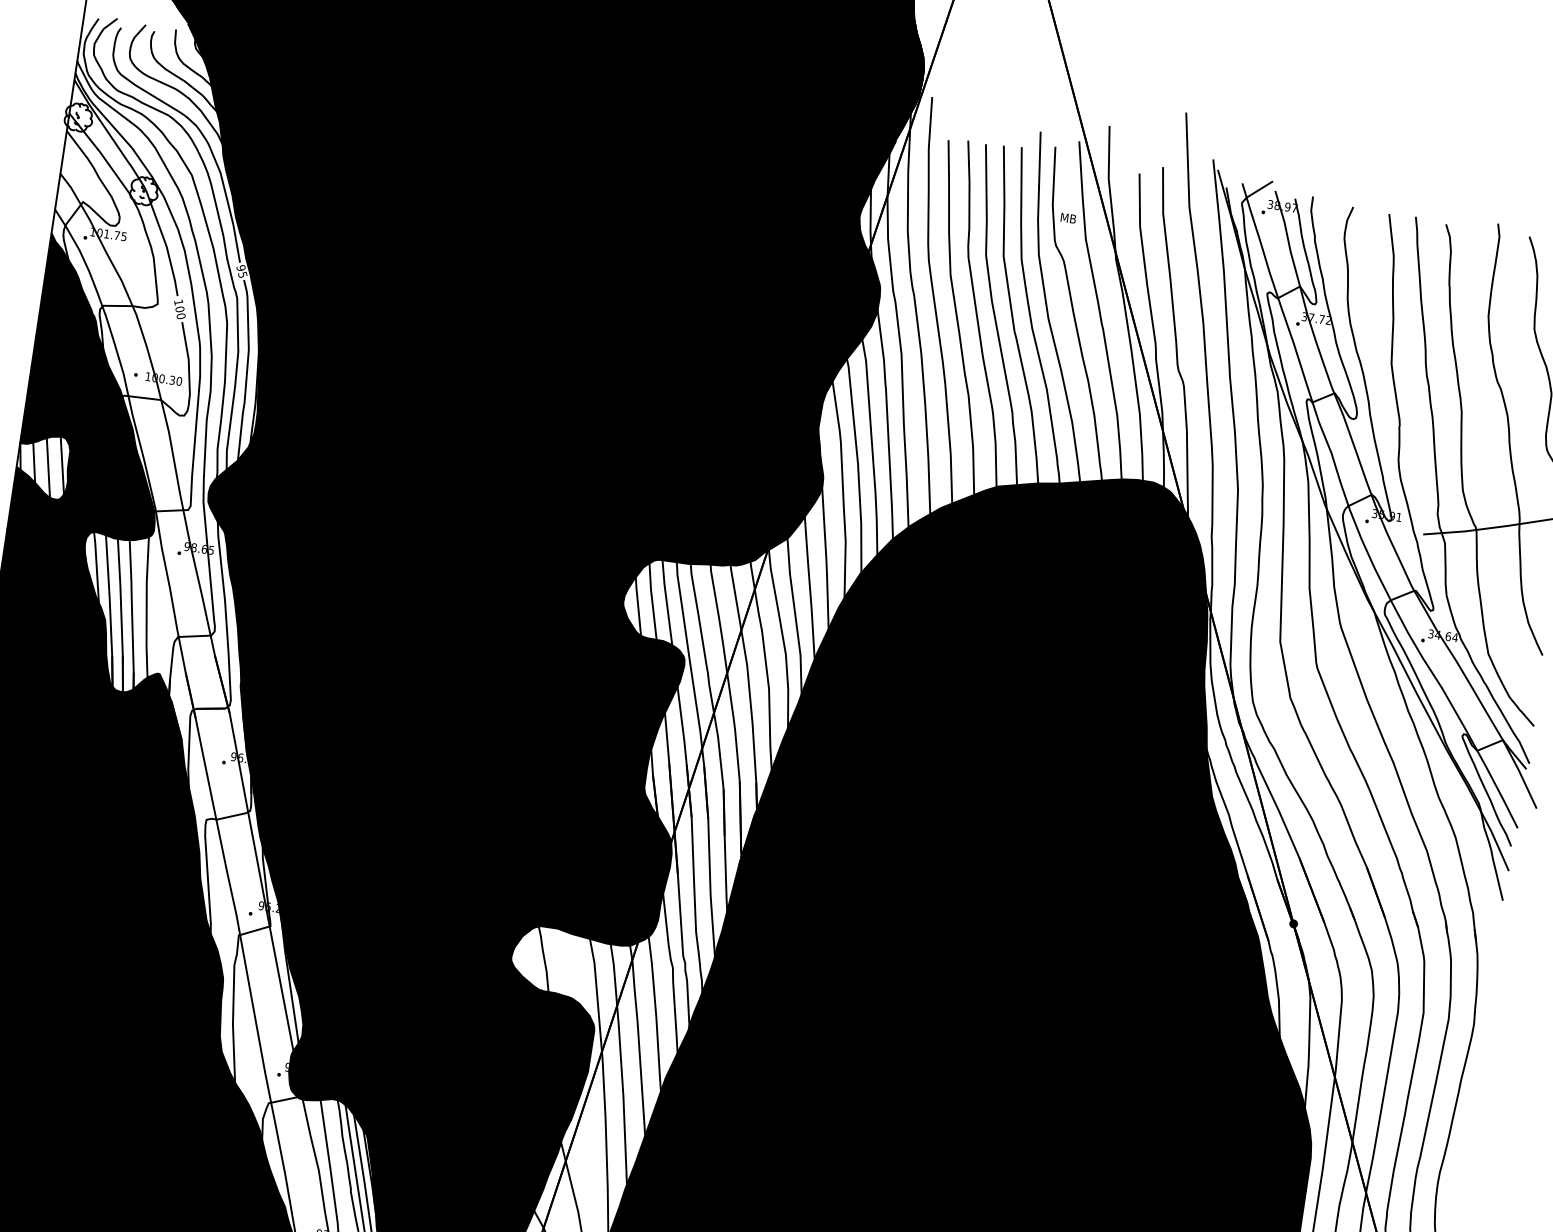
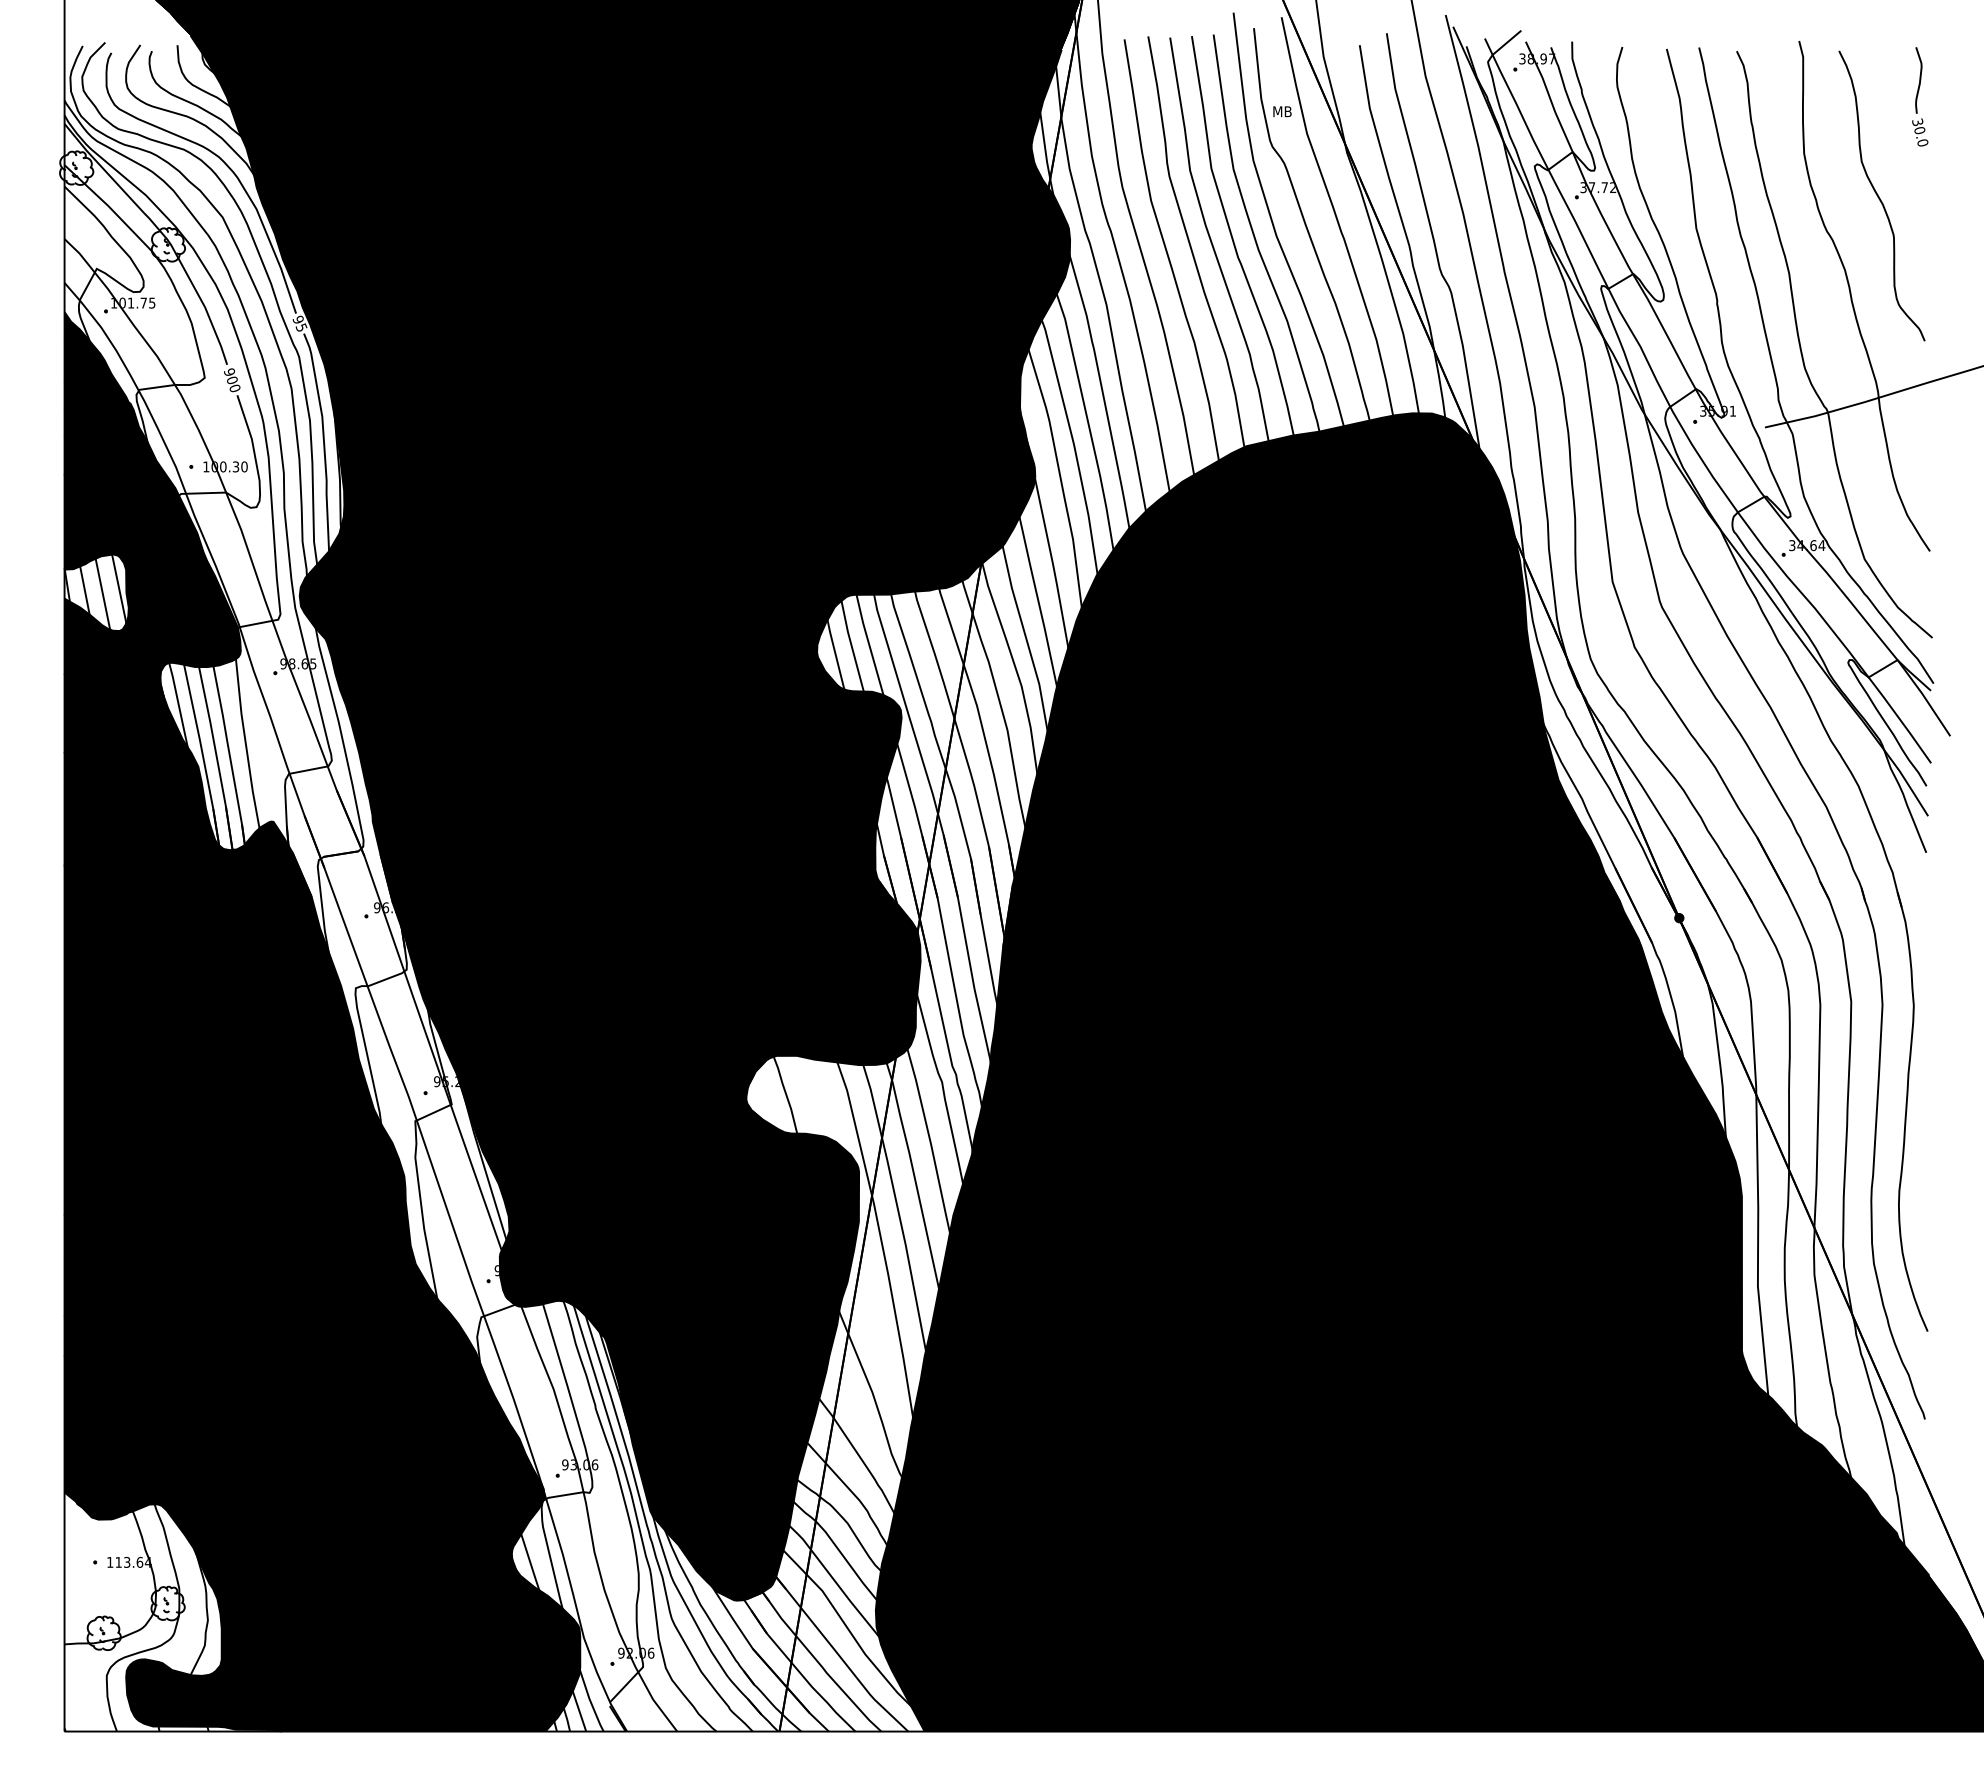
text: (178, 302) -> (229, 372), 100 -> 900

